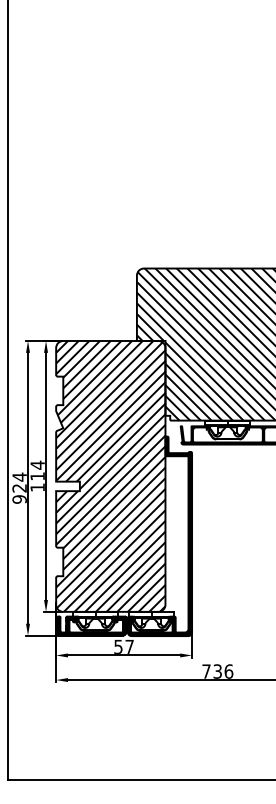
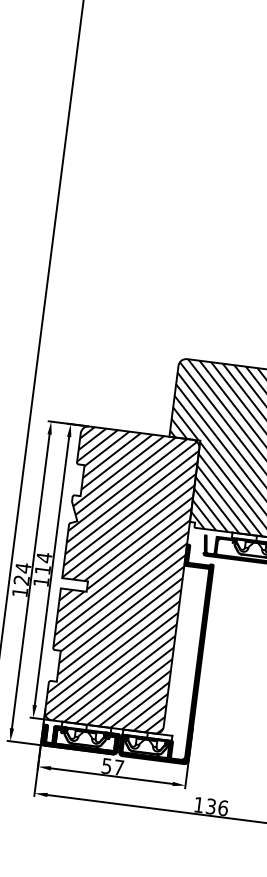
text: (19, 499) -> (19, 592), 924 -> 124
text: (206, 671) -> (198, 804), 736 -> 136

